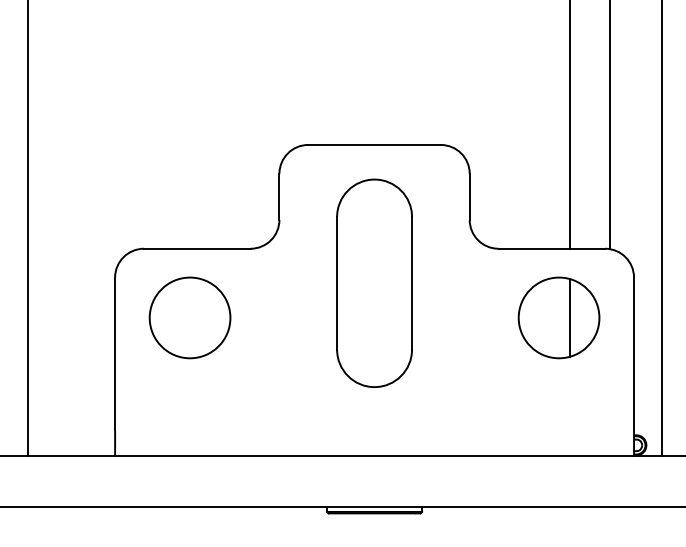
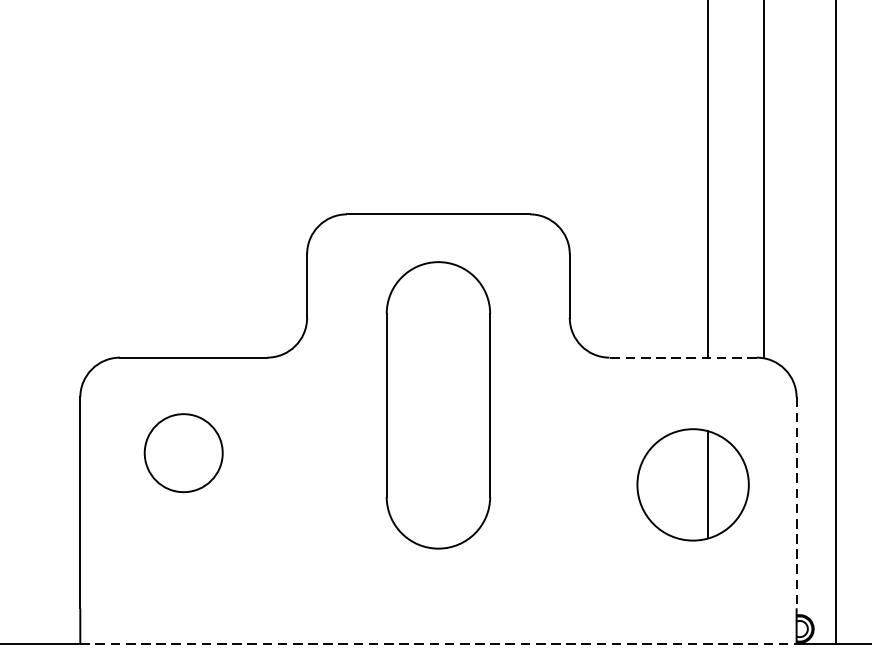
line: (551, 248) -> (682, 357), solid -> dashed
circle: (189, 317) -> (182, 452), size x0.7
part: (558, 317) -> (692, 484), moved
line: (634, 354) -> (797, 503), solid -> dashed
line: (375, 456) -> (439, 644), solid -> dashed

